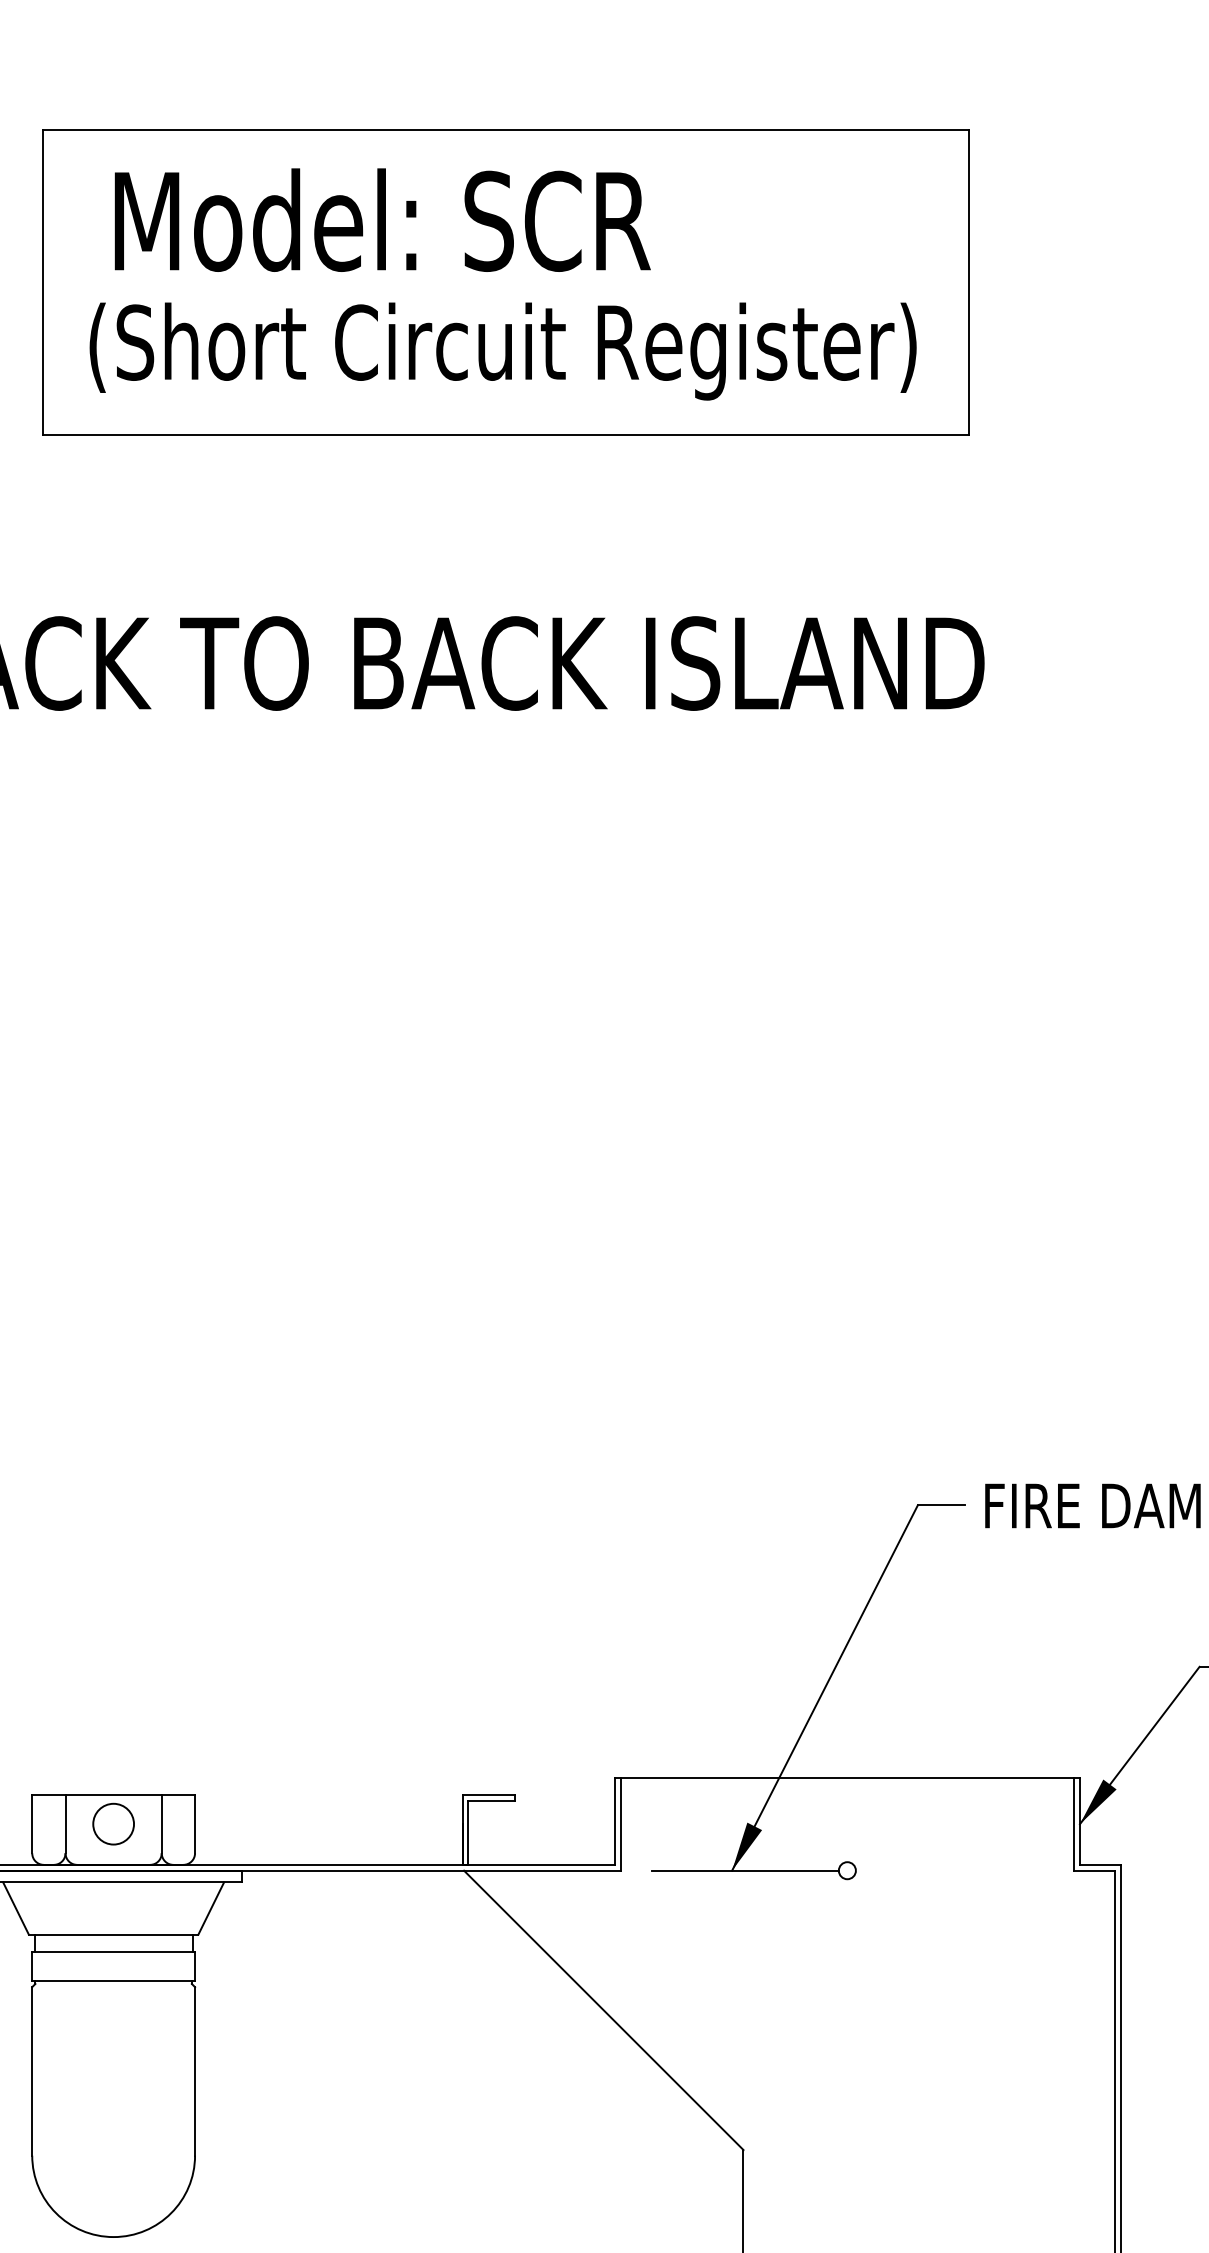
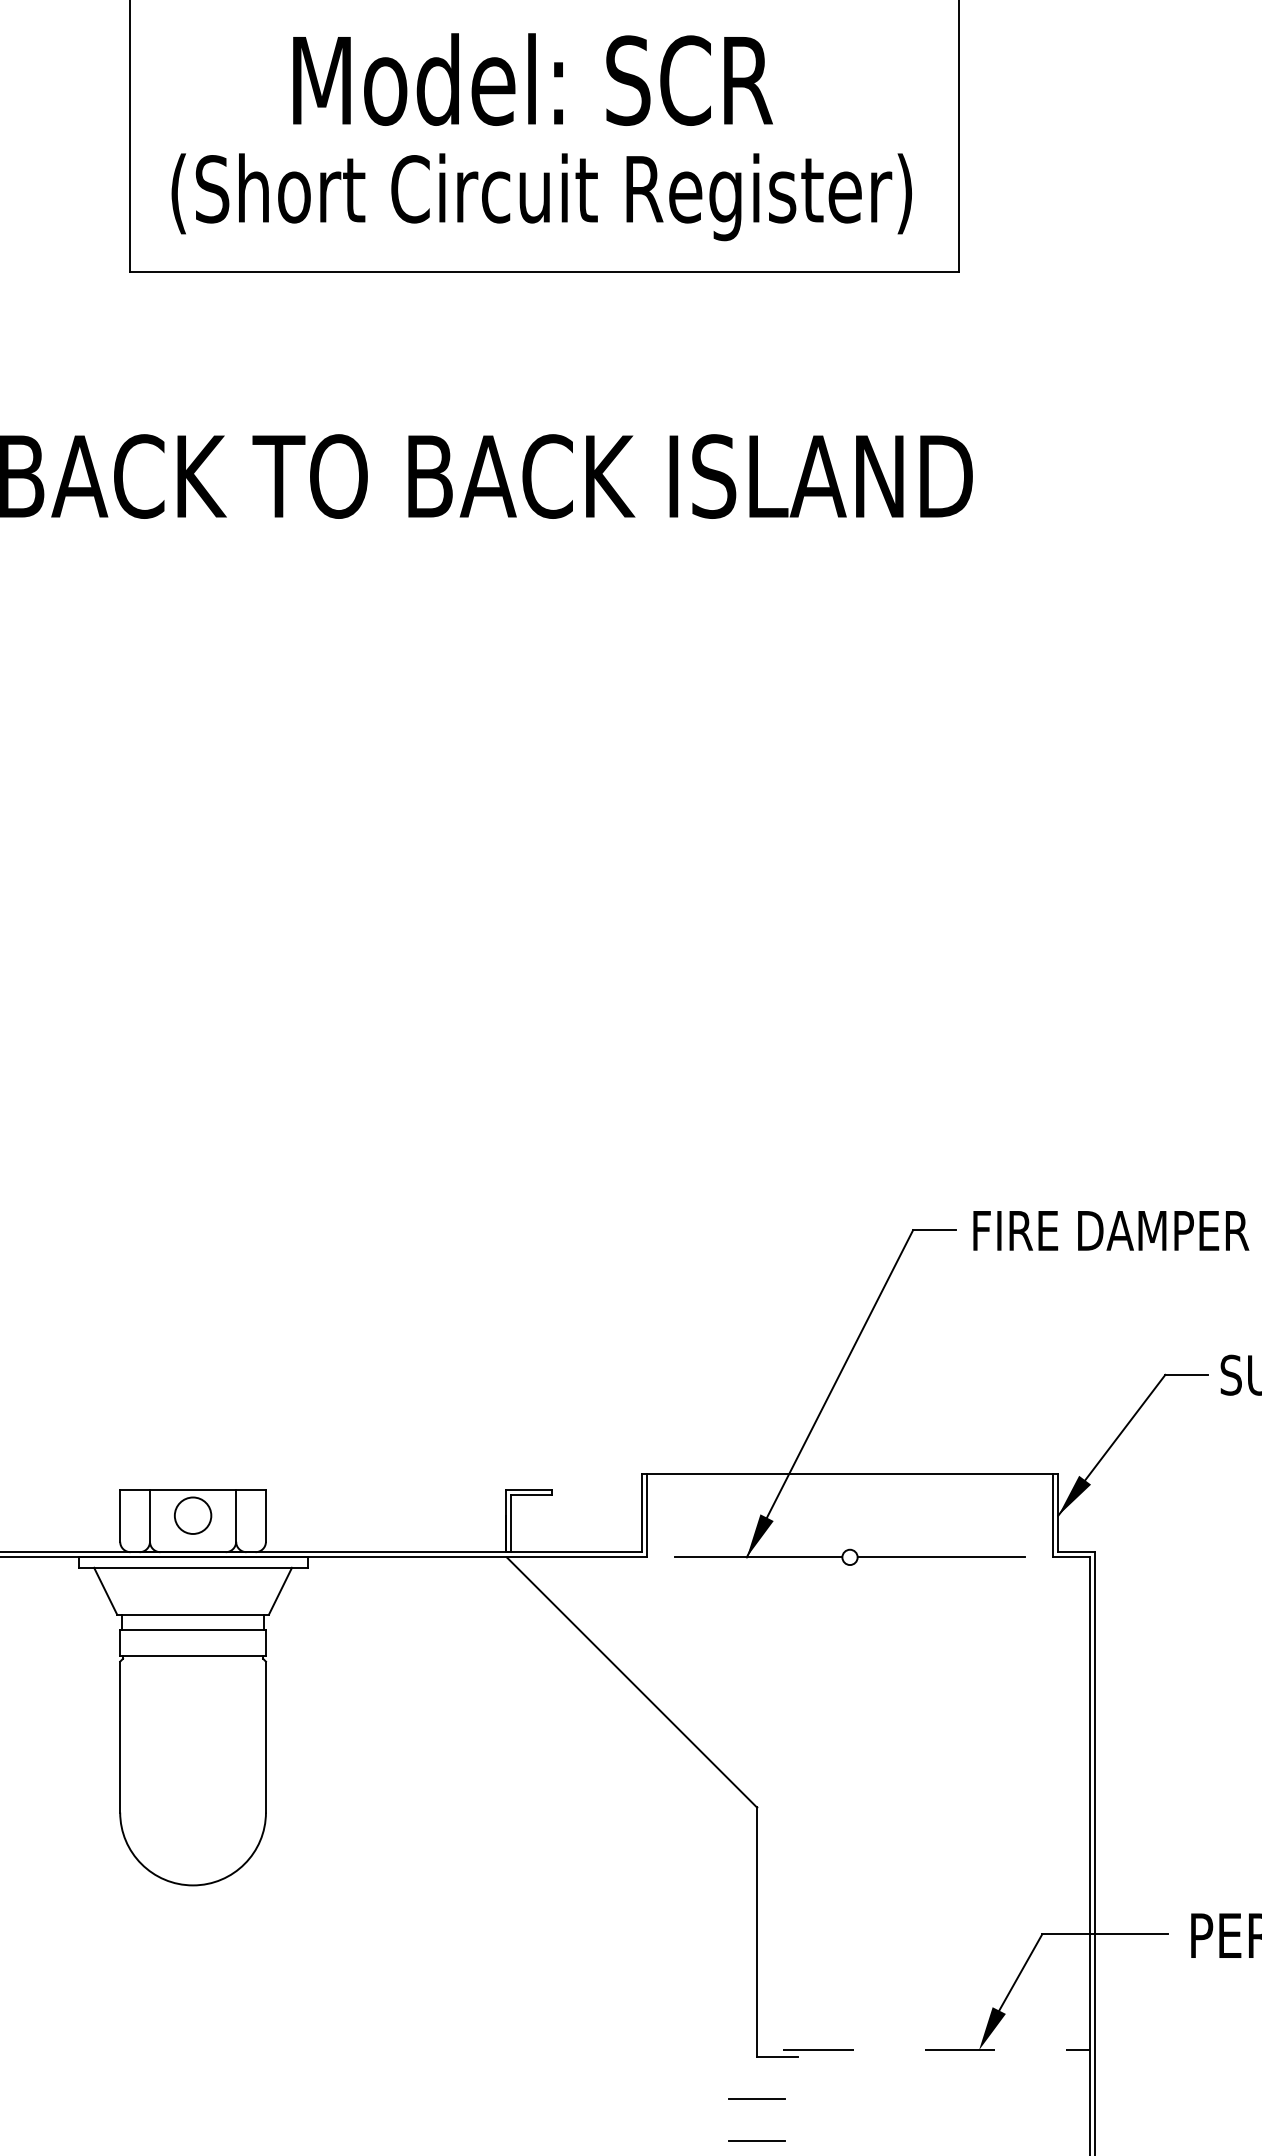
text: (382, 220) -> (532, 79), moved
line: (948, 1870) -> (940, 1557), added

